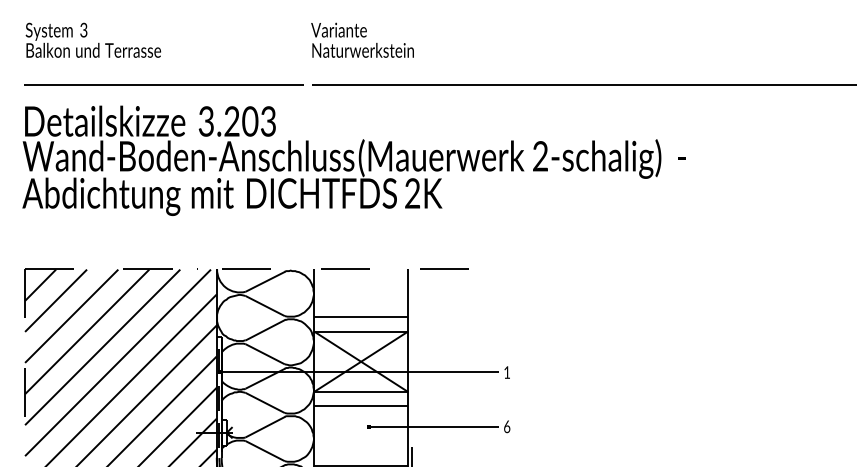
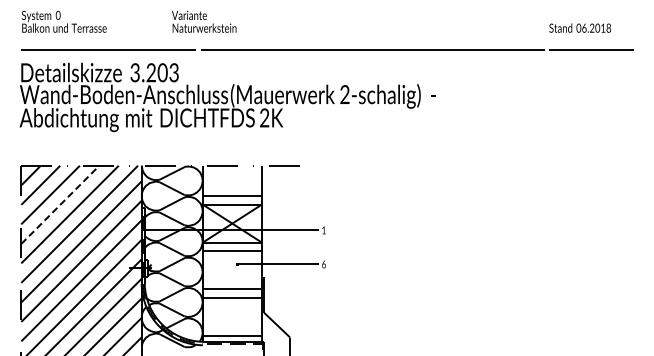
text: (82, 30) -> (57, 15), 3 -> 0
text: (363, 39) -> (204, 21), moved
line: (87, 331) -> (60, 204), solid -> dashed

